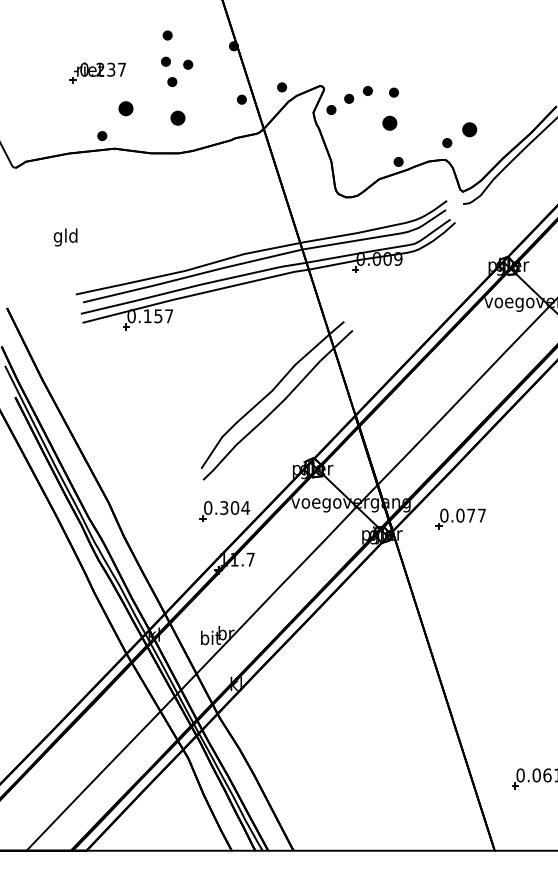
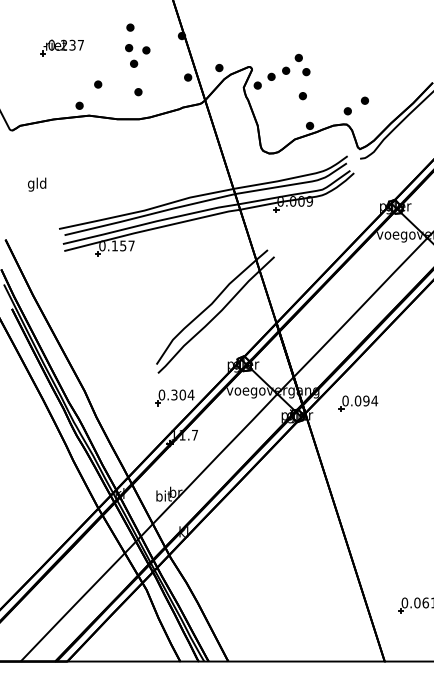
part: (97, 72) -> (61, 47), moved
part: (383, 73) -> (298, 57), added
part: (126, 108) -> (98, 84), size x0.62
part: (178, 118) -> (138, 92), size x0.62
part: (388, 124) -> (302, 96), size x0.62
part: (468, 129) -> (364, 100), size x0.62
text: (66, 237) -> (37, 184), moved
text: (476, 515) -> (370, 400), 0.077 -> 0.094

